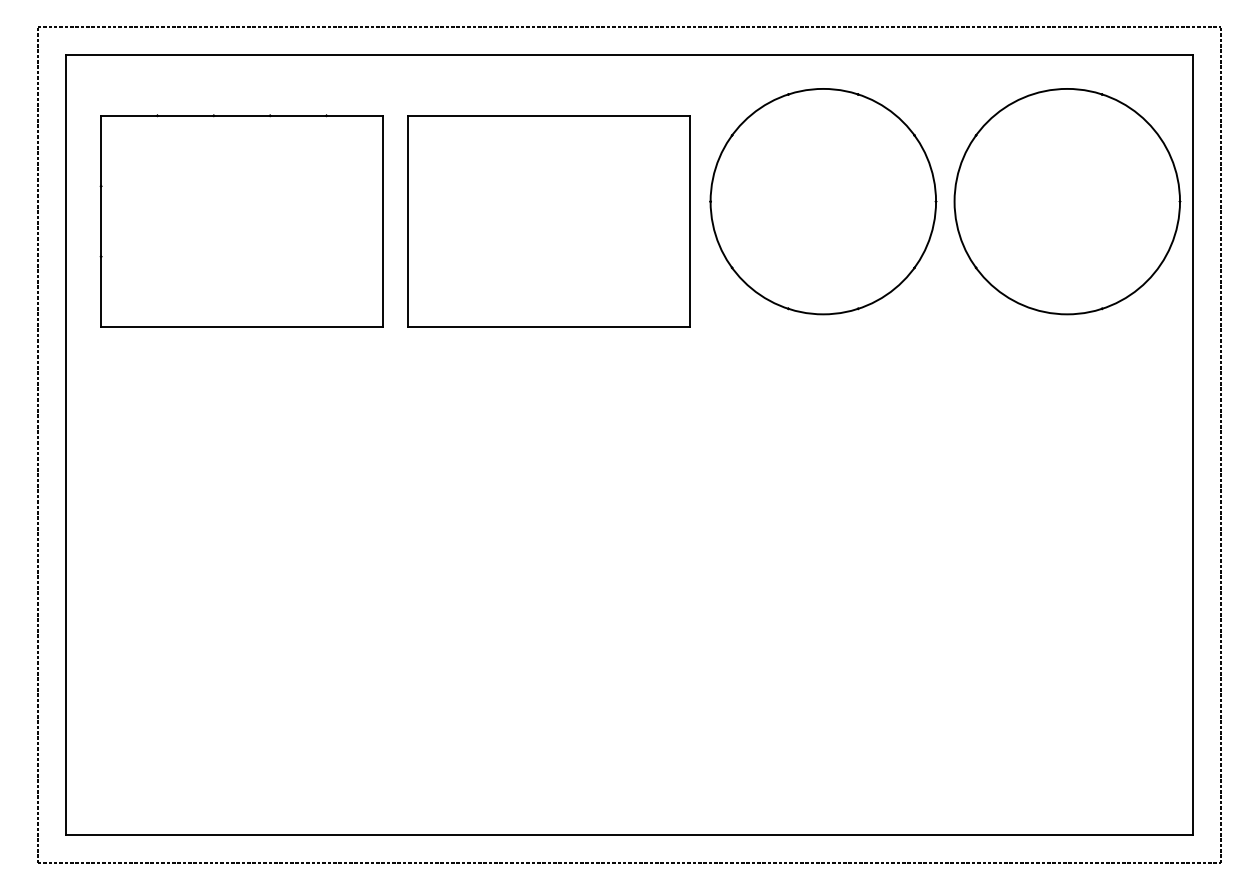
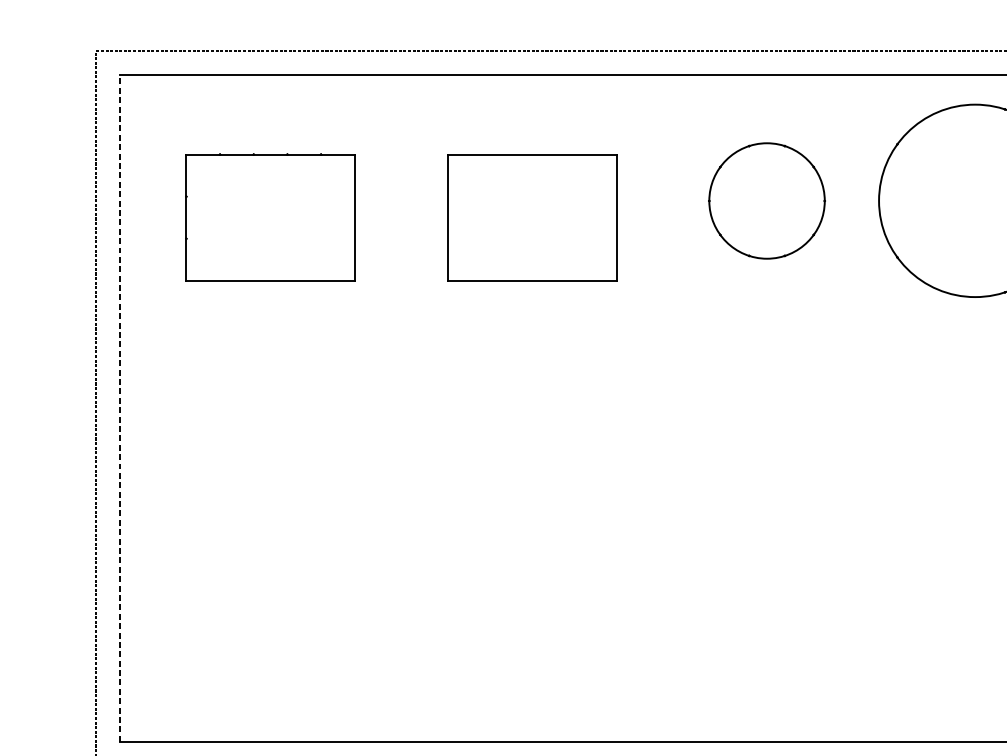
part: (823, 201) -> (767, 200), size x0.6
part: (241, 220) -> (270, 216), size x0.7
part: (548, 221) -> (532, 217), size x0.7
line: (65, 444) -> (120, 408), solid -> dashed

